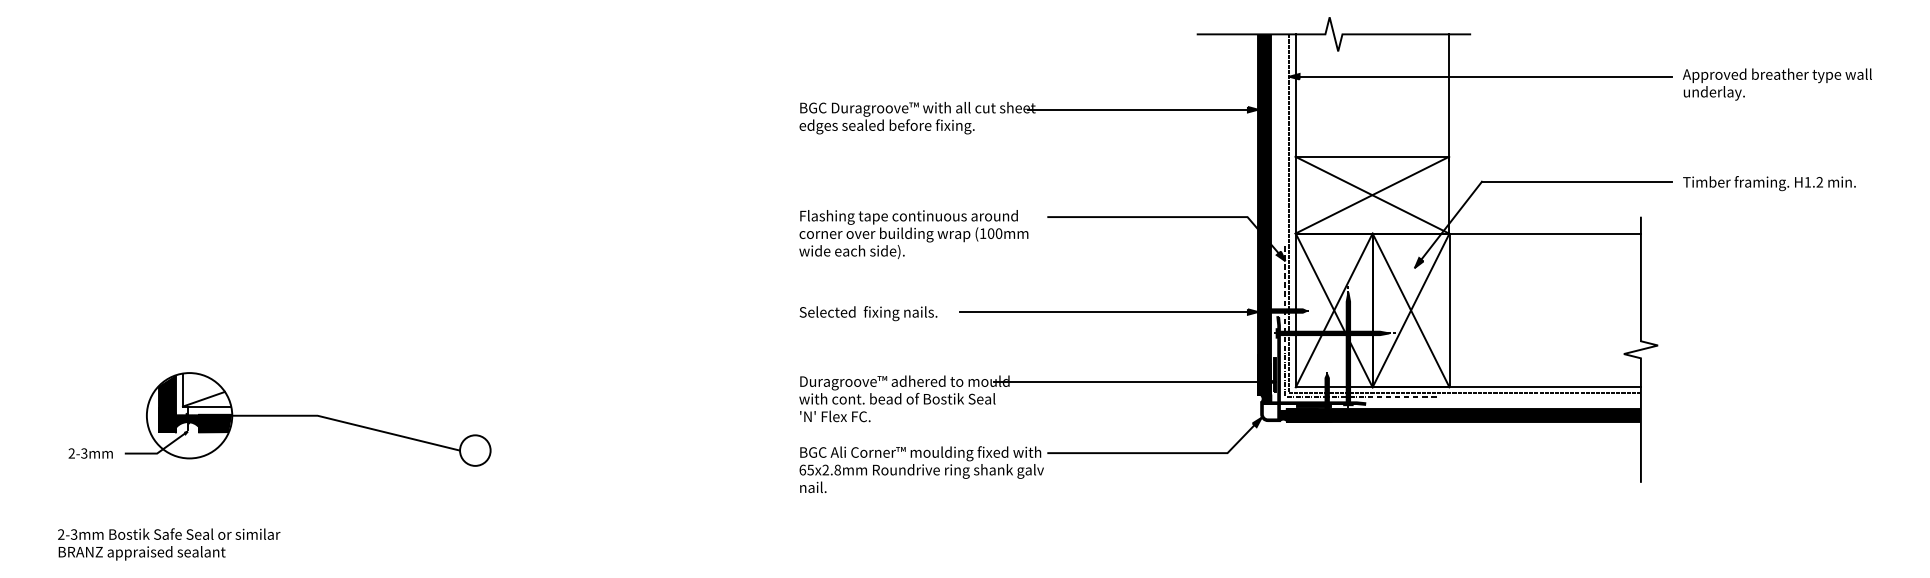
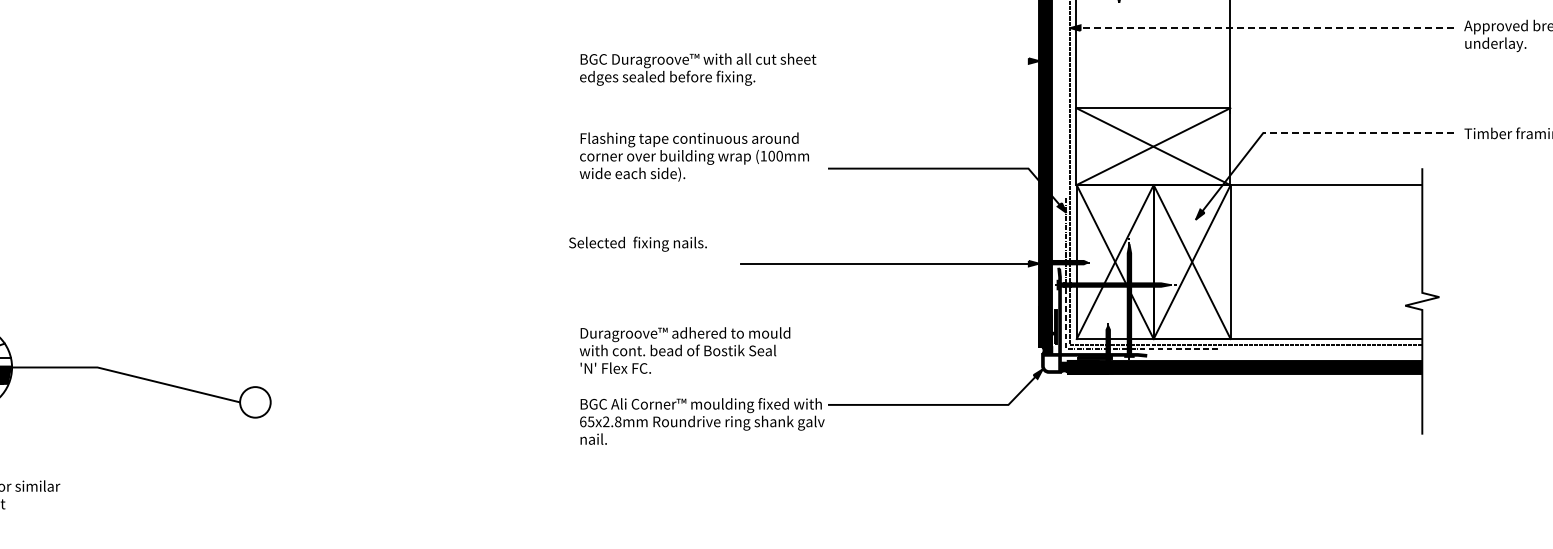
line: (1480, 76) -> (1261, 27), solid -> dashed
line: (1142, 109) -> (923, 60), removed
line: (1576, 181) -> (1357, 132), solid -> dashed
text: (913, 234) -> (694, 157), moved
text: (868, 313) -> (637, 244), moved
line: (1134, 381) -> (915, 333), removed

